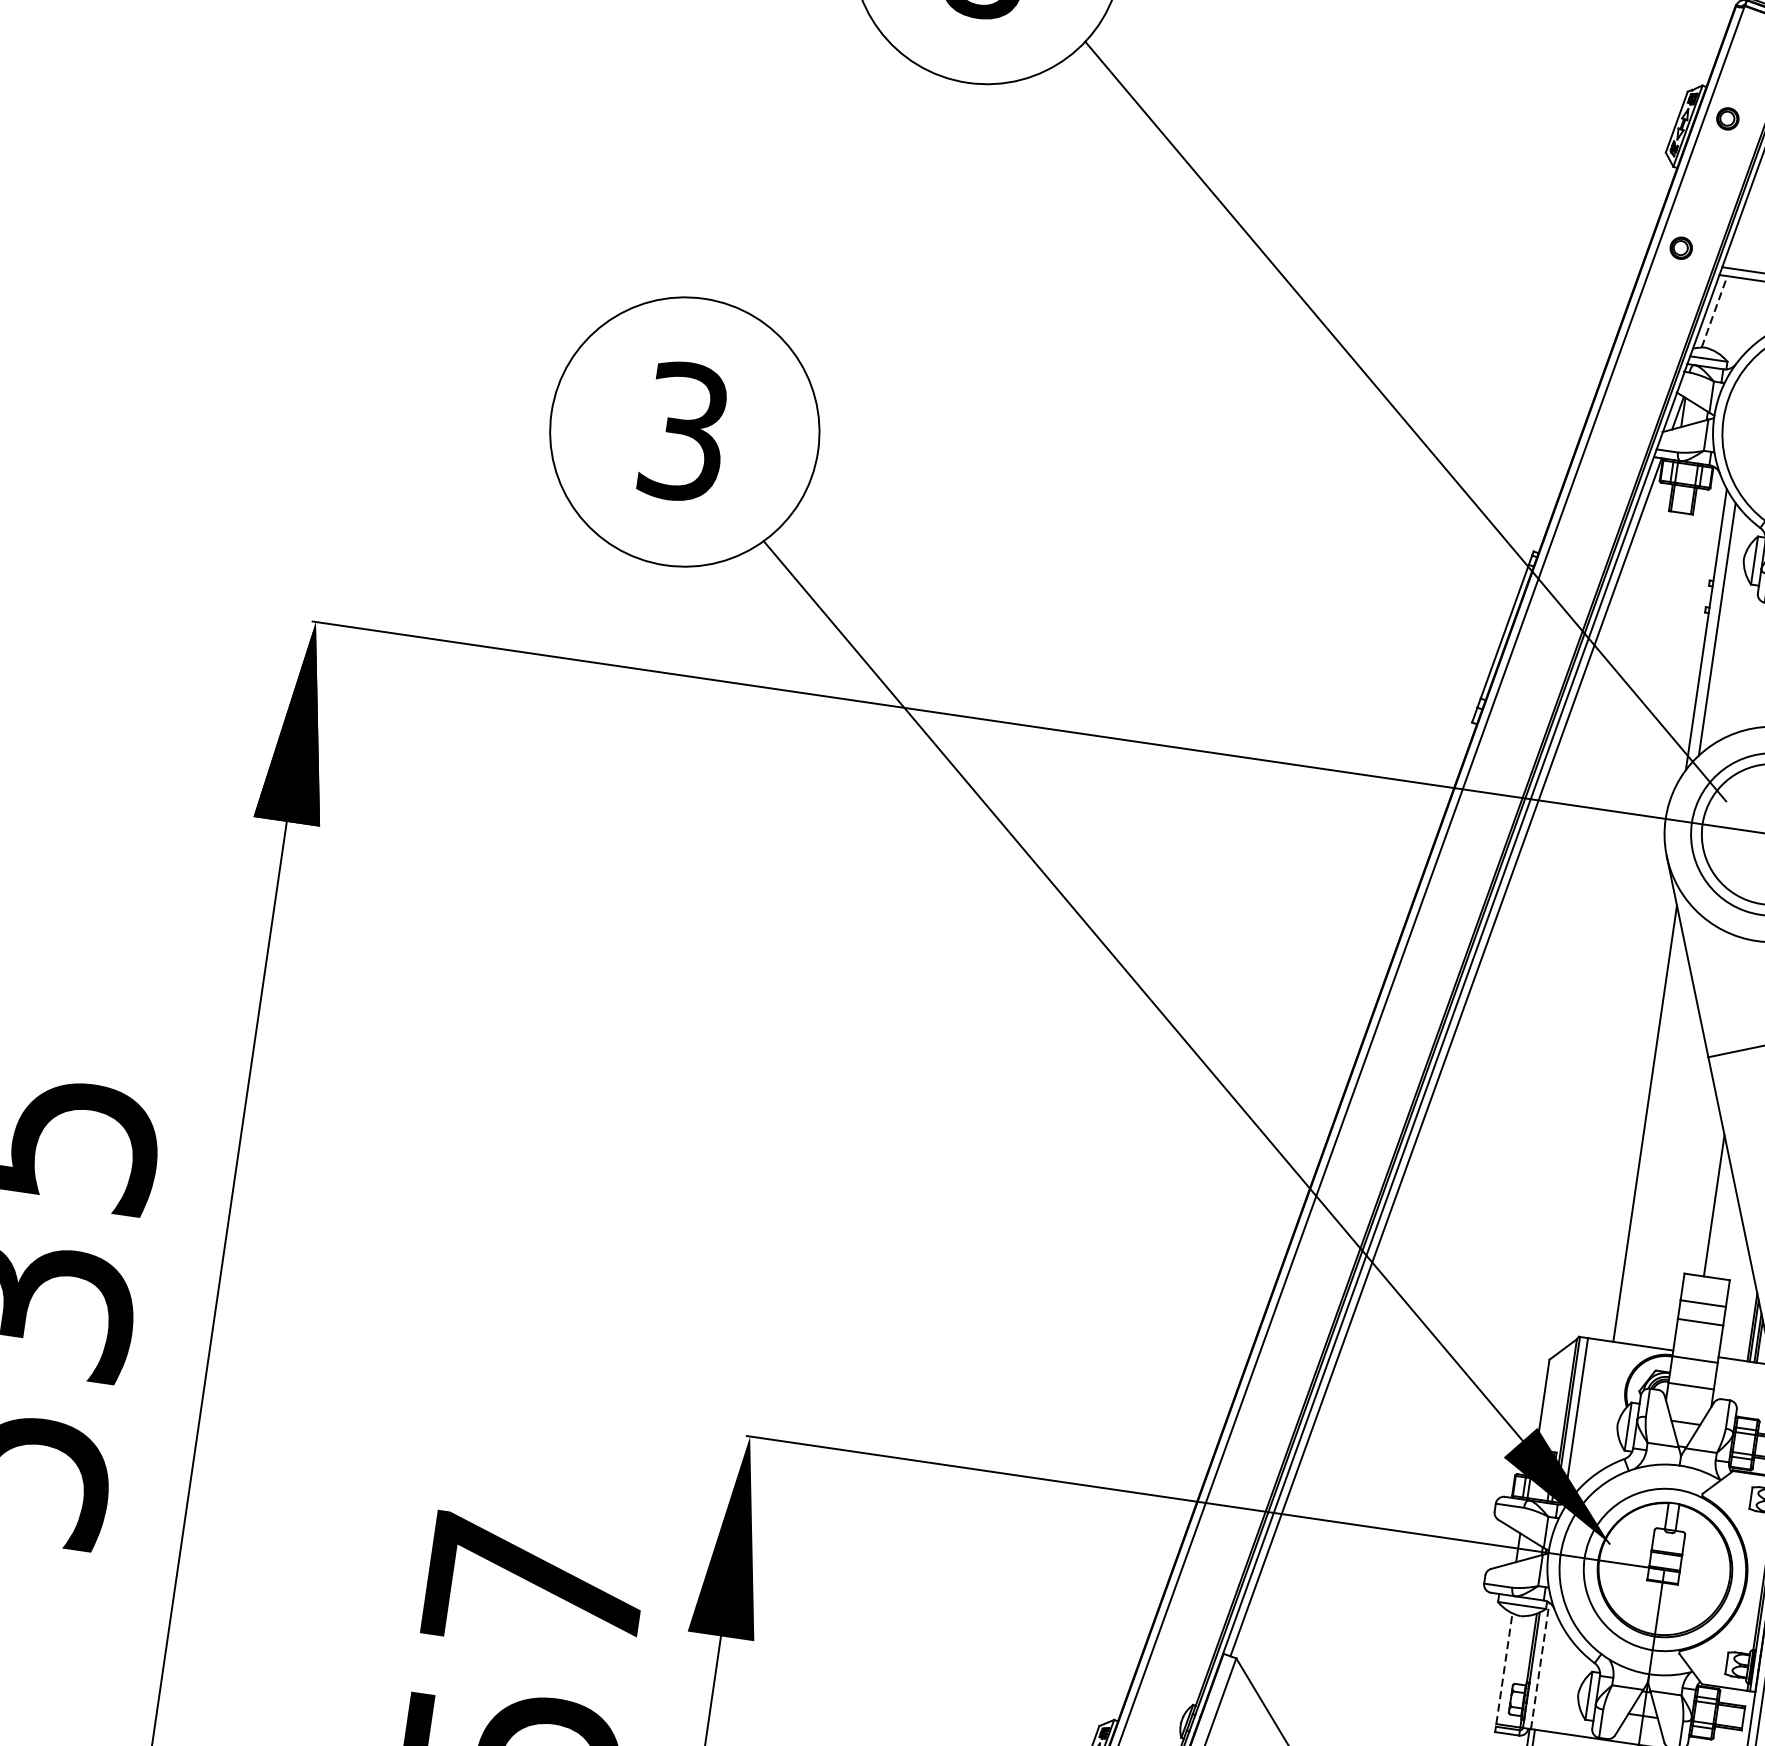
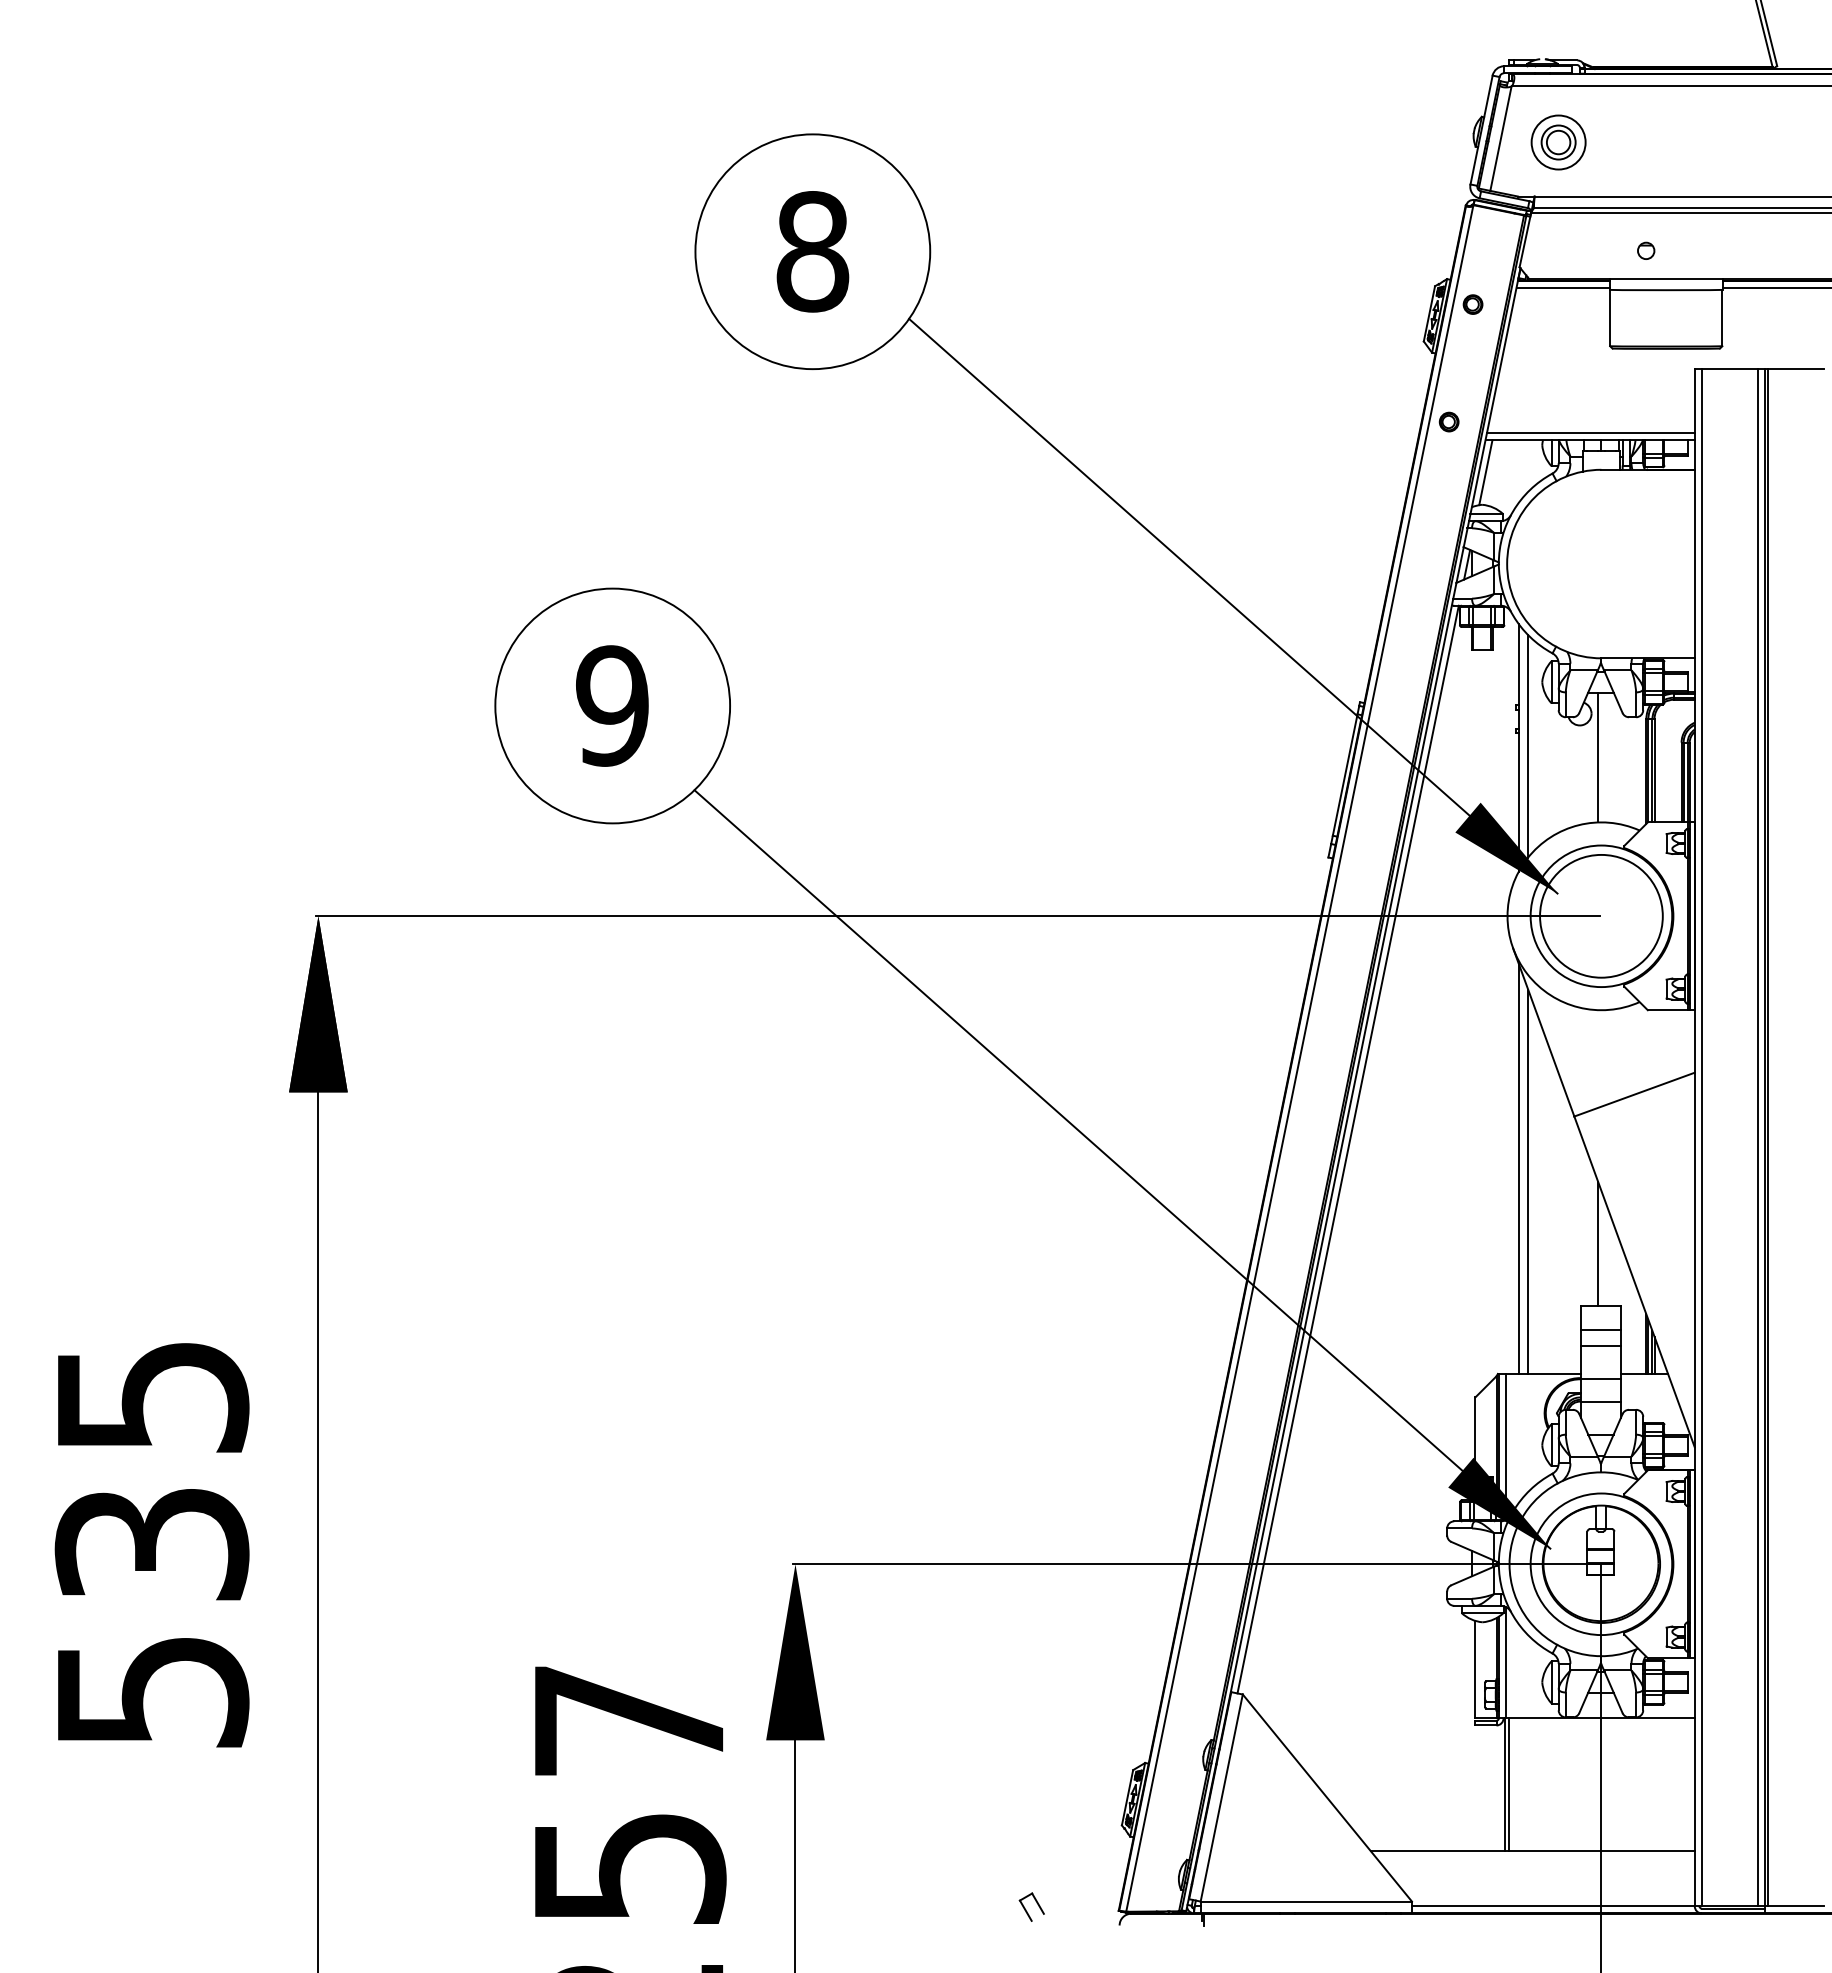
line: (1714, 311) -> (1485, 472), dashed -> solid
text: (684, 431) -> (612, 705), 3 -> 9
fill: (1675, 740) -> (1506, 847), added
line: (1636, 1106) -> (1518, 1168), added
line: (1539, 1665) -> (1505, 1662), dashed -> solid
line: (1504, 1668) -> (1475, 1669), dashed -> solid

